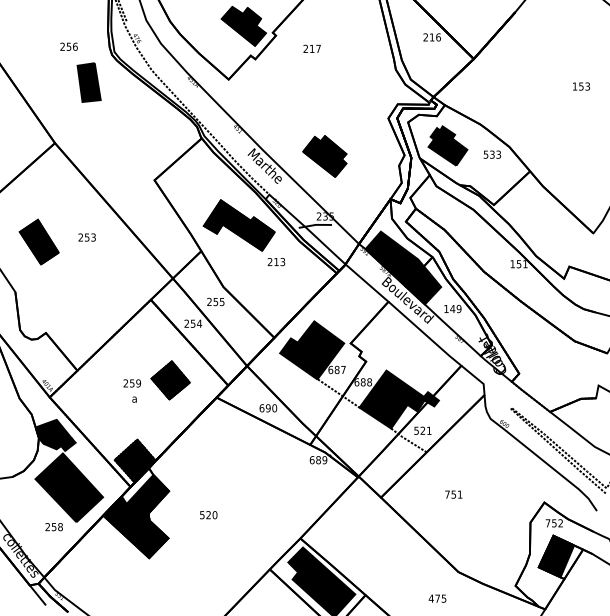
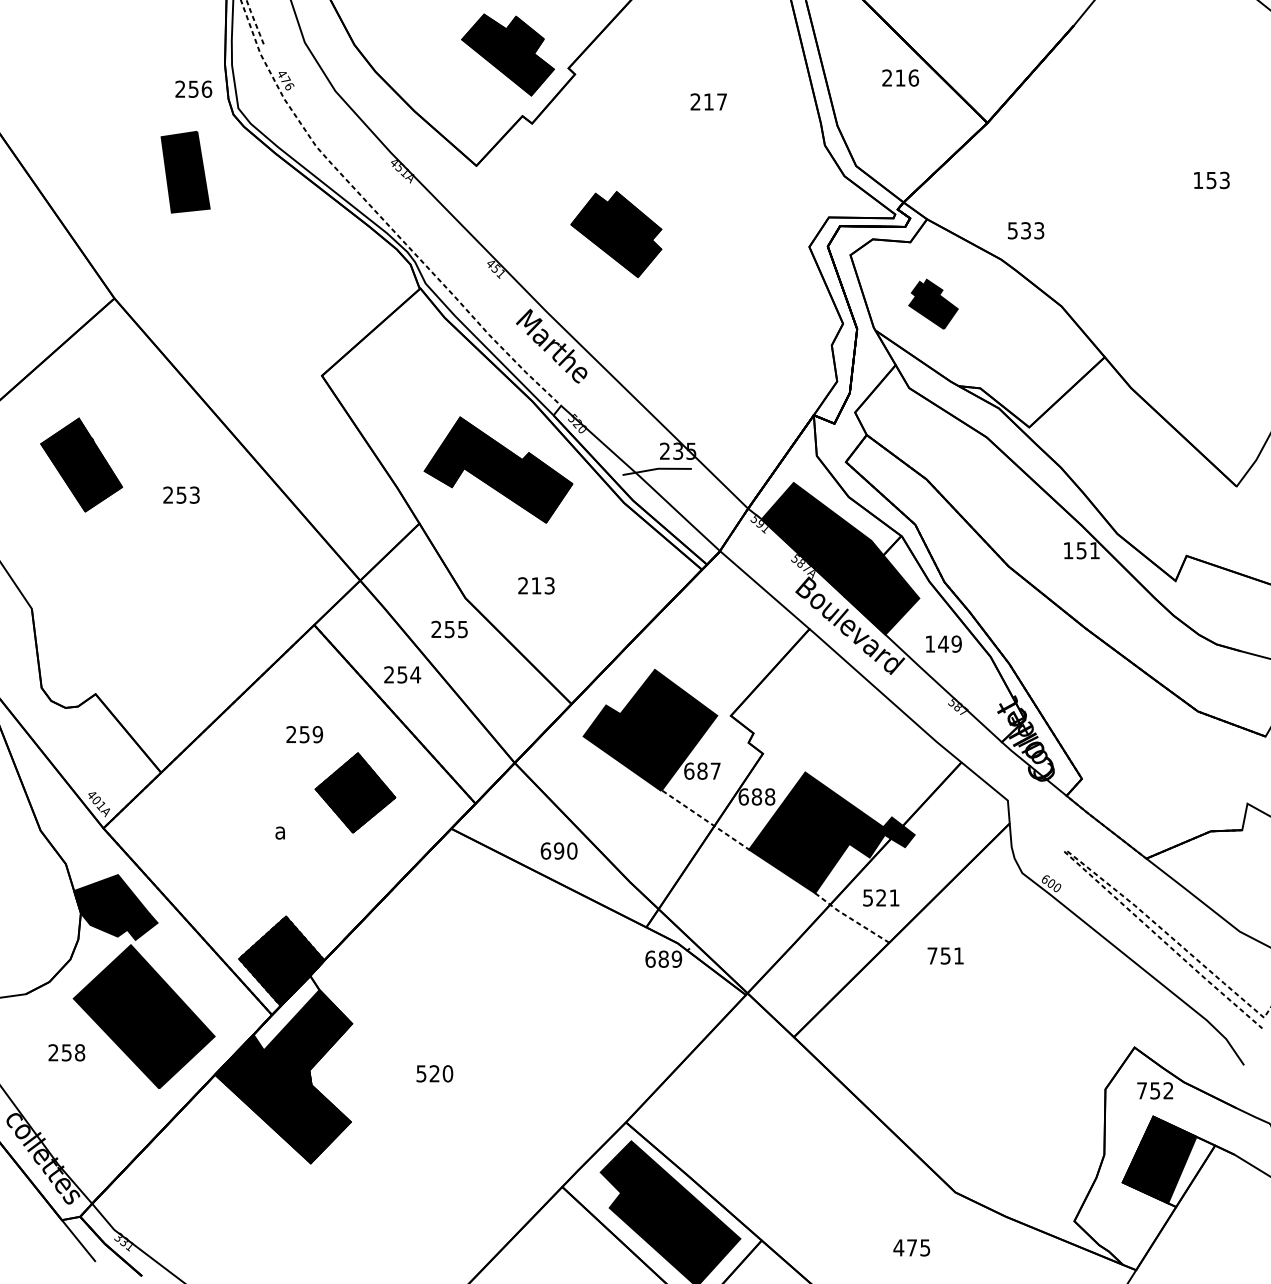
text: (68, 46) -> (192, 88), moved
text: (311, 48) -> (707, 101), moved
part: (447, 145) -> (932, 303), size x0.6
text: (491, 154) -> (1024, 230), moved
part: (324, 156) -> (615, 234), moved
part: (38, 241) -> (80, 463), moved
text: (276, 262) -> (536, 586), moved
text: (131, 383) -> (303, 734), moved
text: (453, 494) -> (945, 955), moved
text: (53, 527) -> (65, 1053), moved

